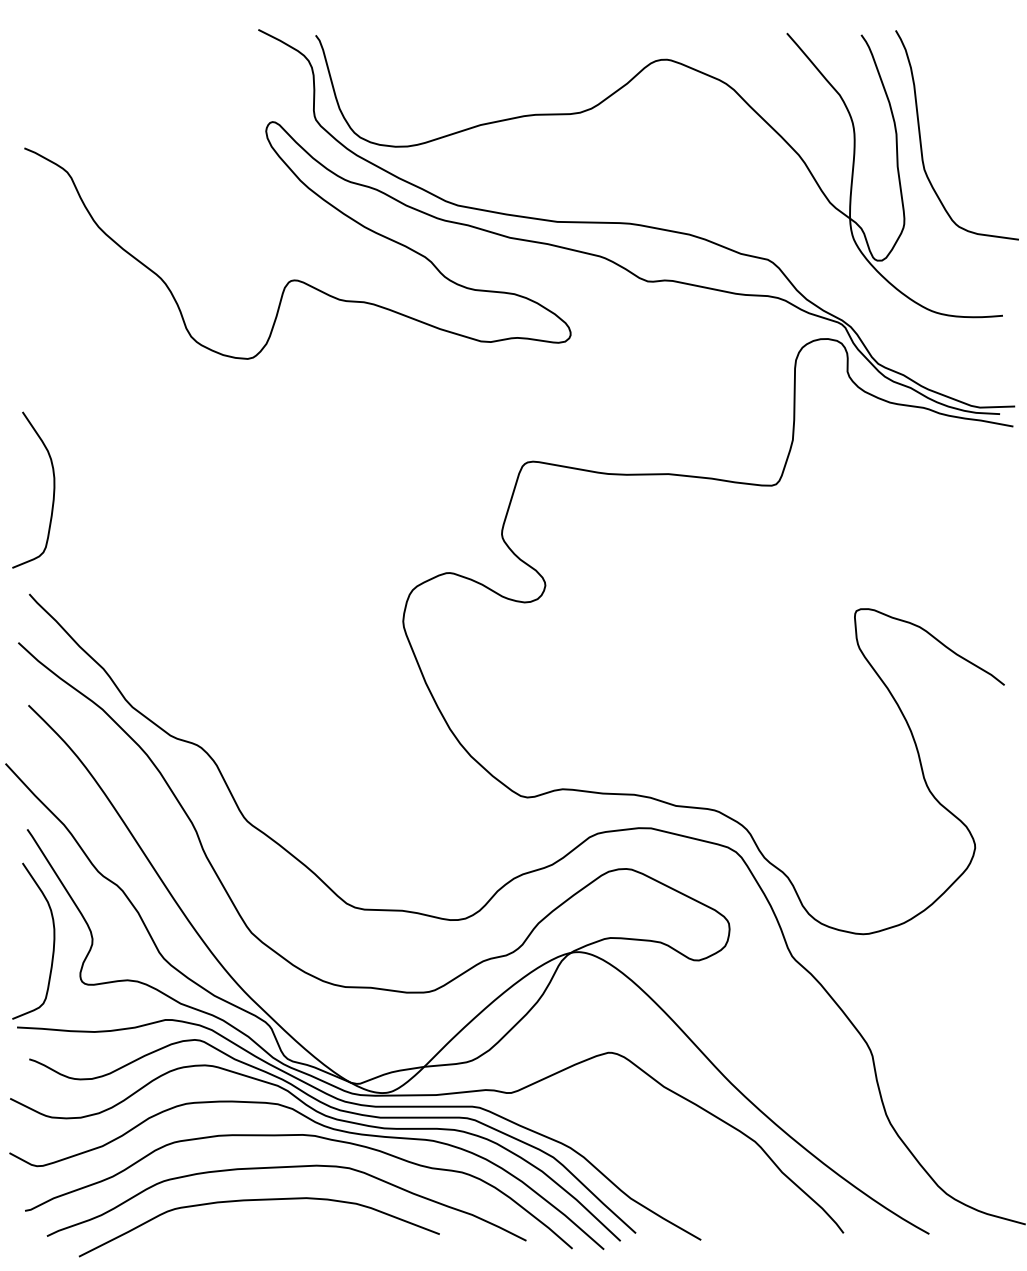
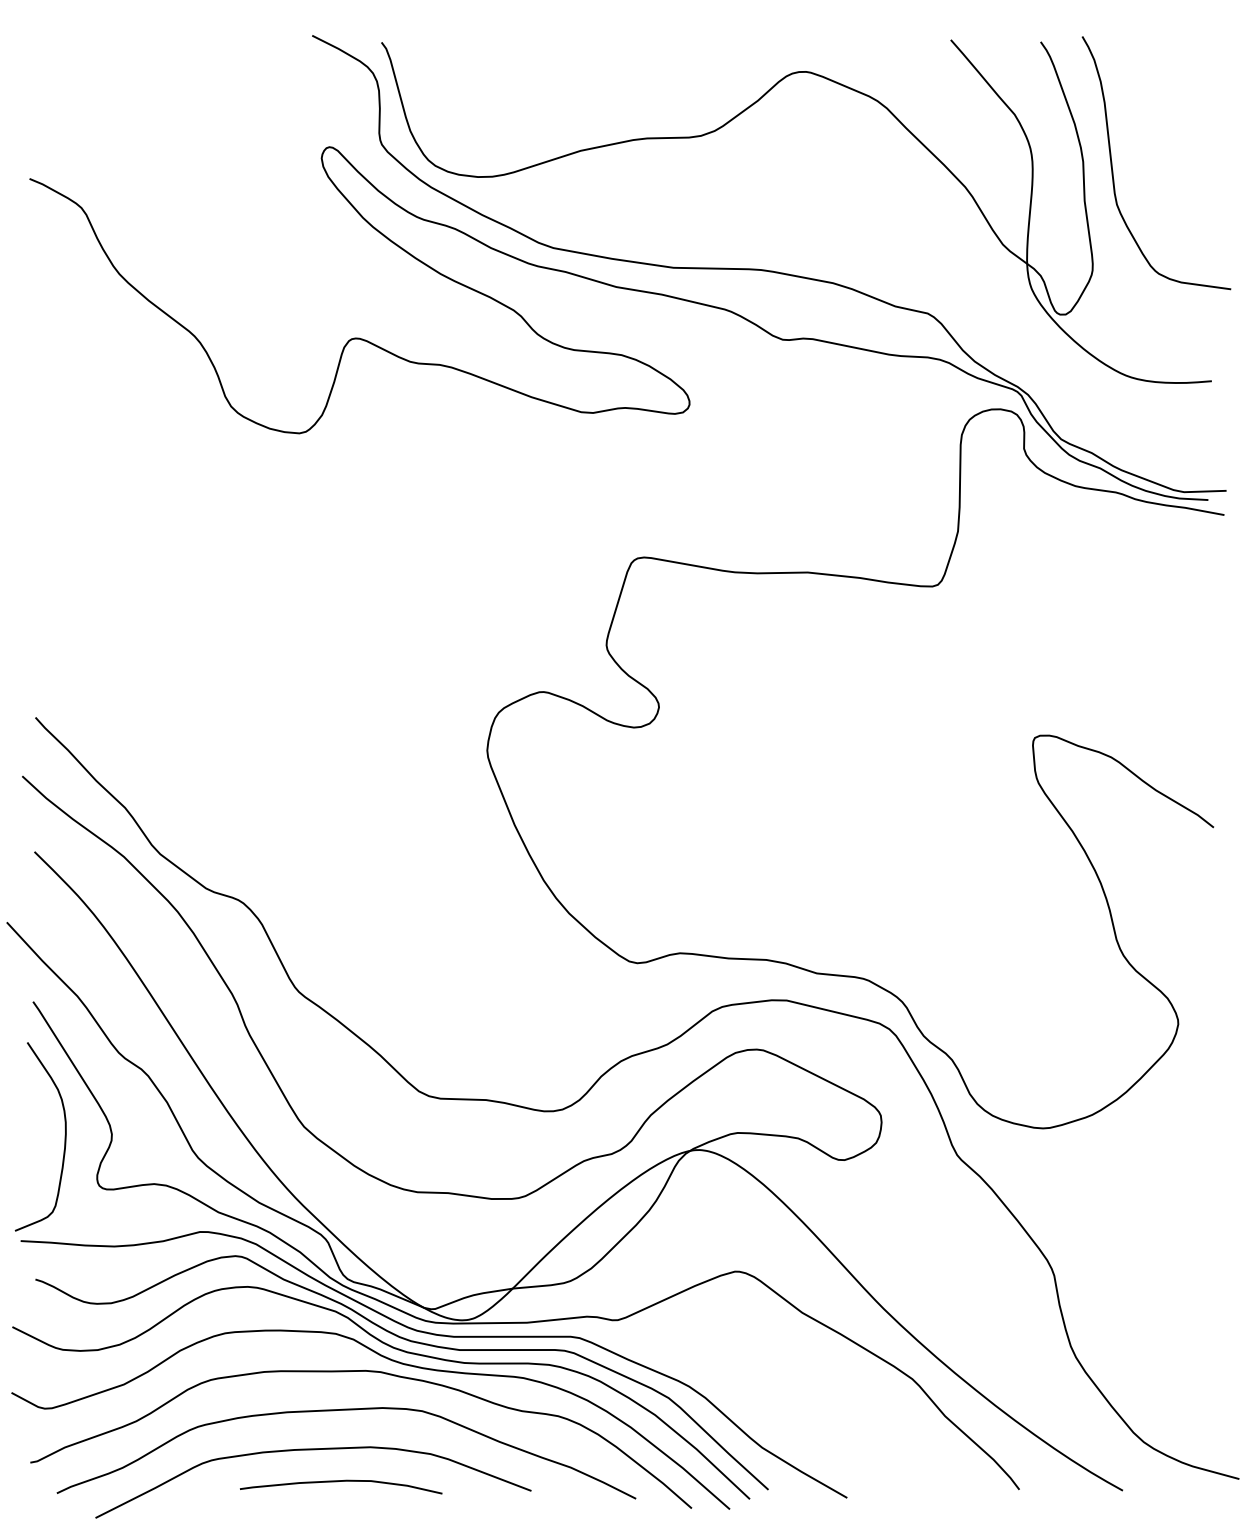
curve: (53, 489) -> (64, 591), removed
curve: (282, 1226) -> (341, 1481), added

